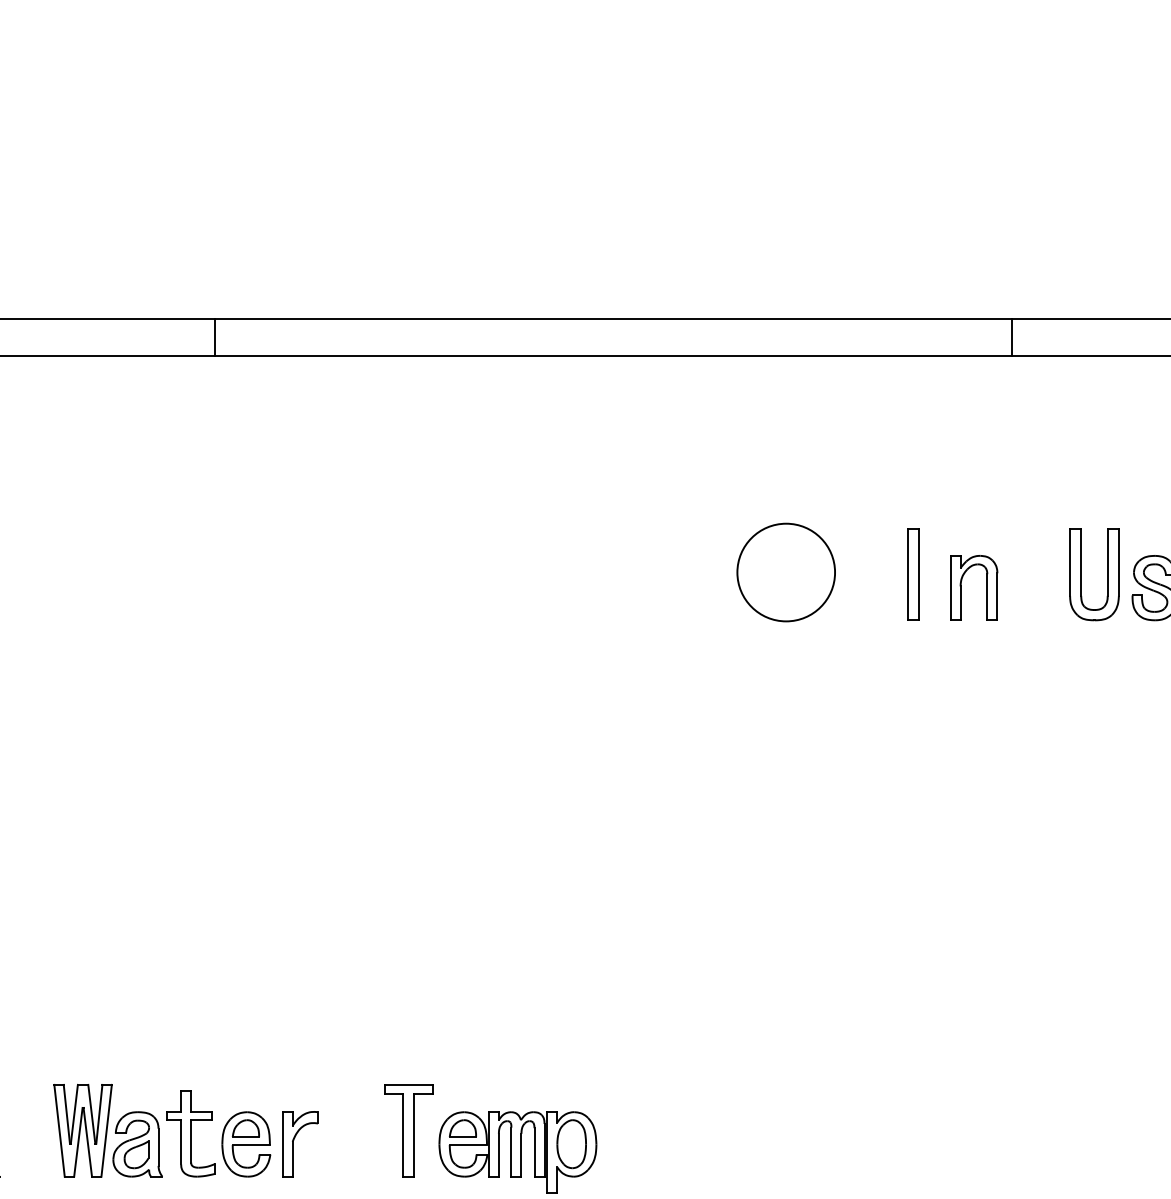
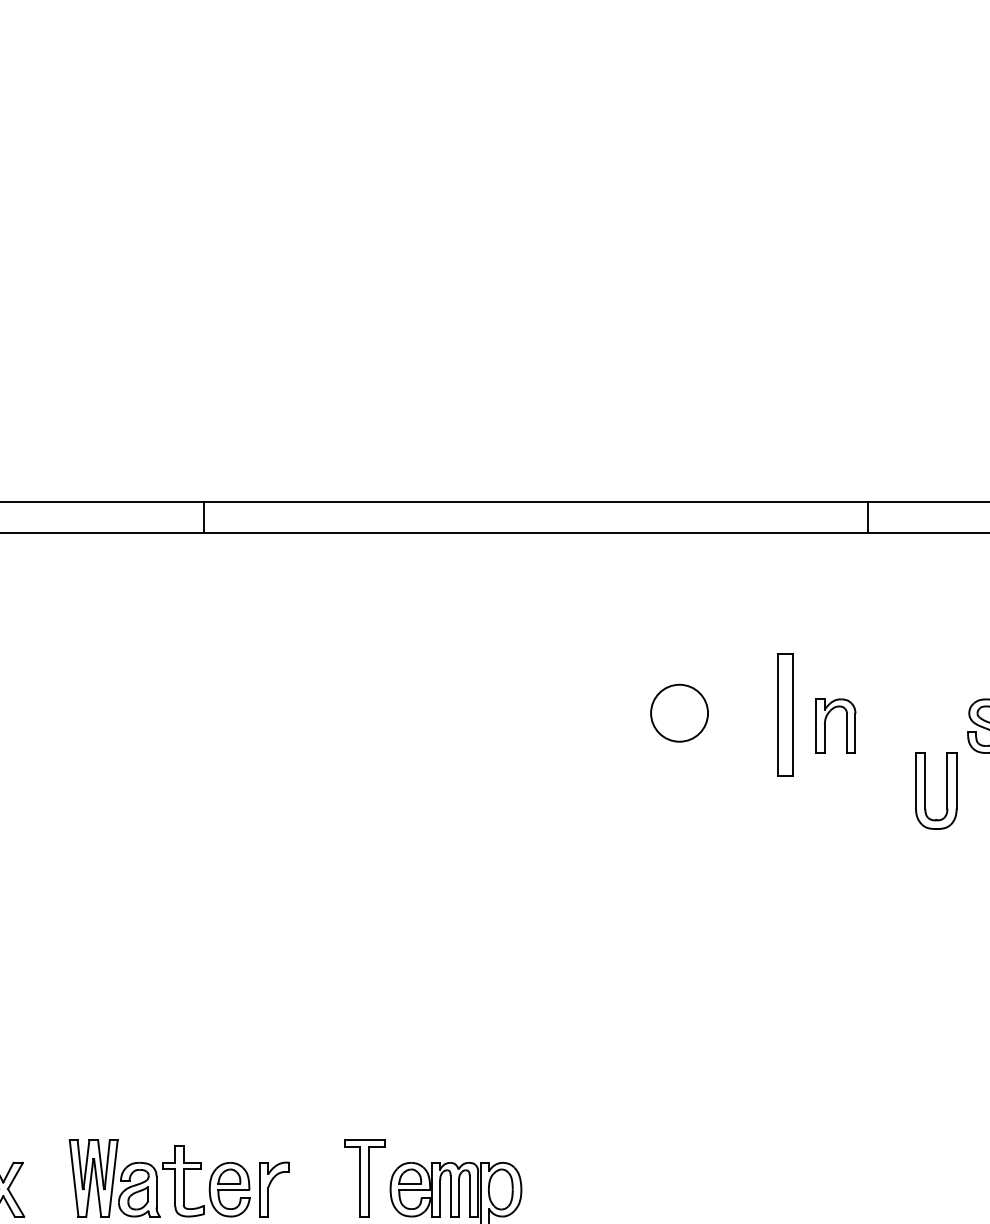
circle: (786, 571) -> (679, 712), size x0.7
part: (913, 574) -> (785, 714), size x1.6
part: (1106, 574) -> (946, 790), moved

